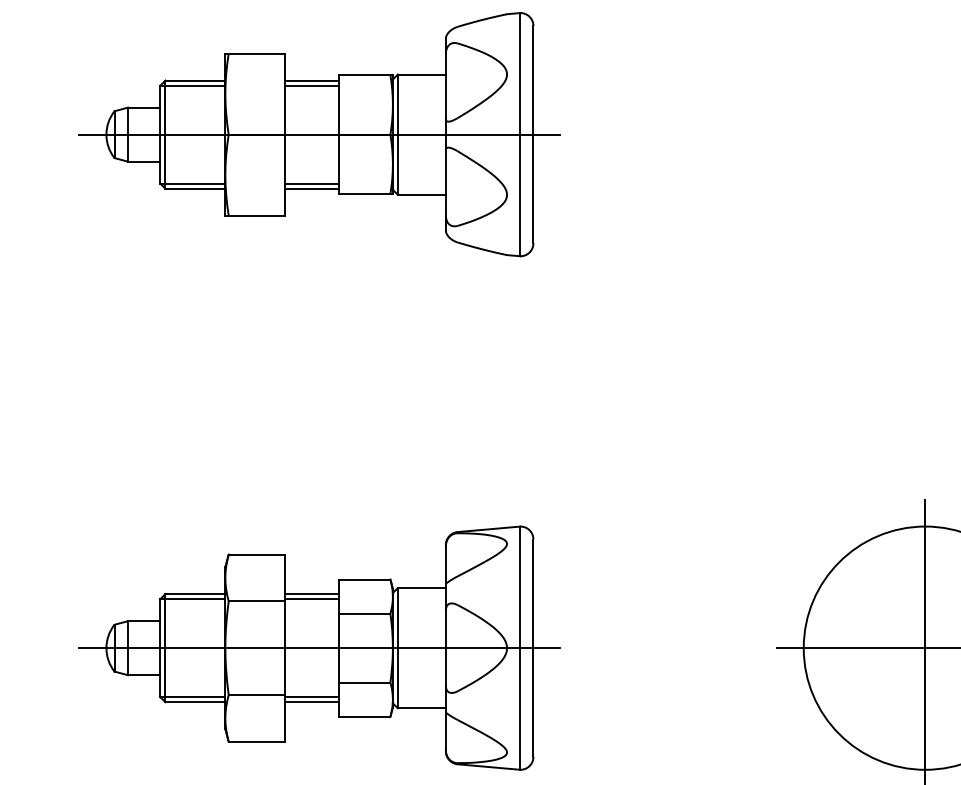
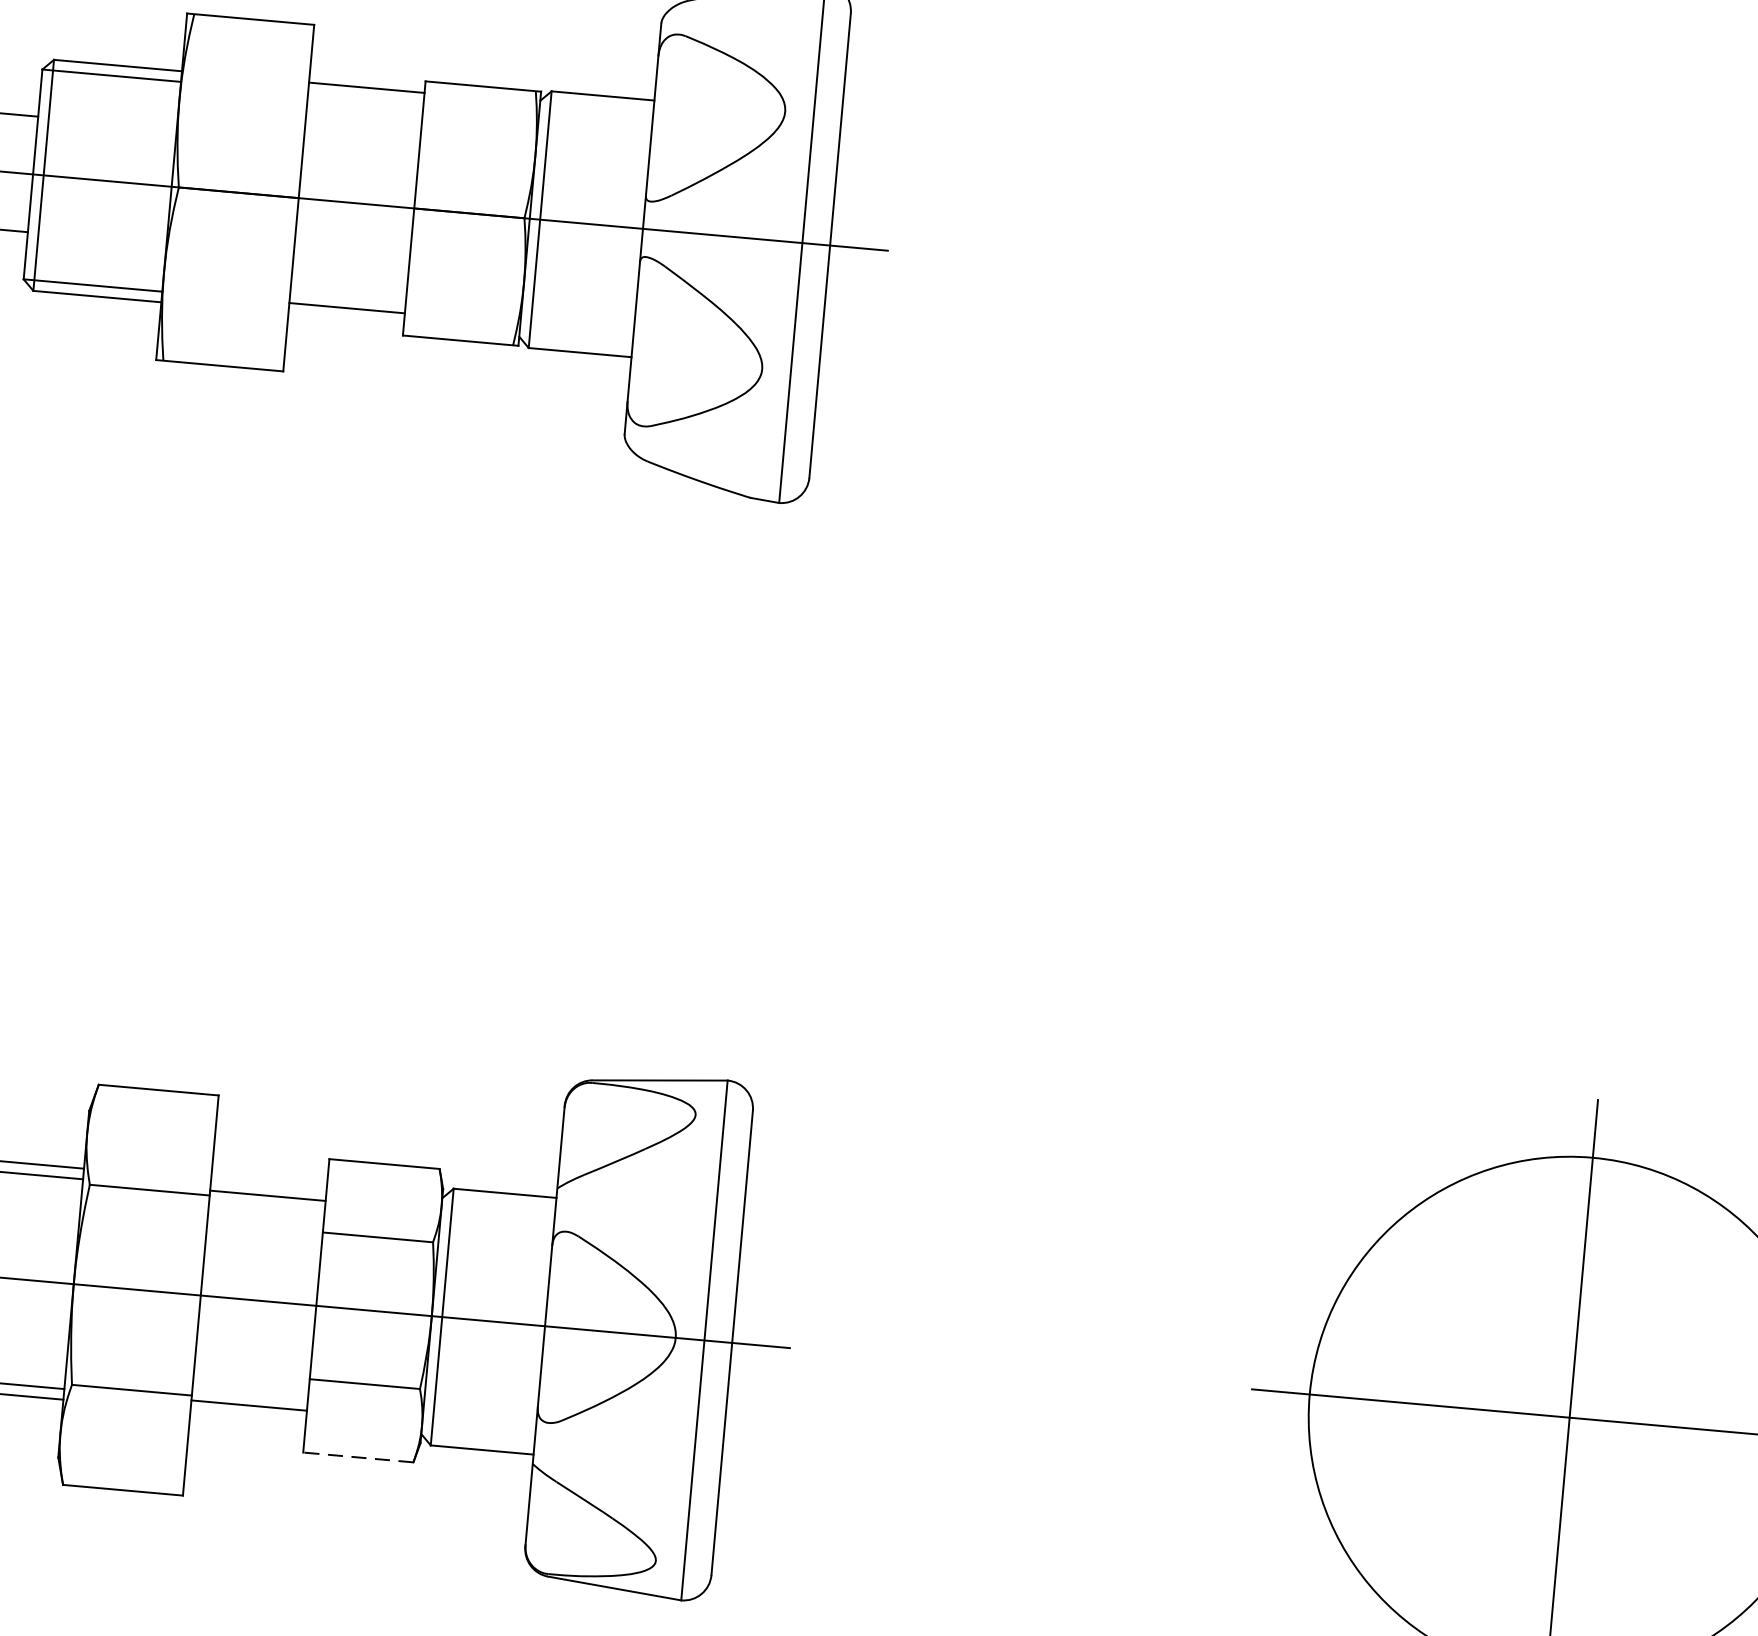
line: (311, 85) -> (365, 98), removed
line: (311, 188) -> (345, 318), removed
line: (311, 594) -> (268, 1185), removed
line: (311, 702) -> (247, 1416), removed
line: (364, 716) -> (358, 1456), solid -> dashed

